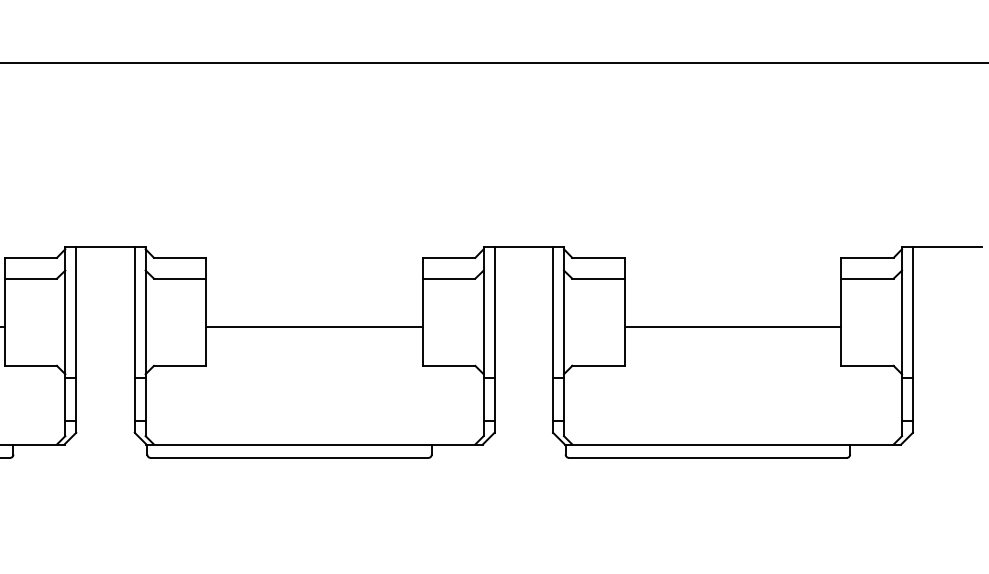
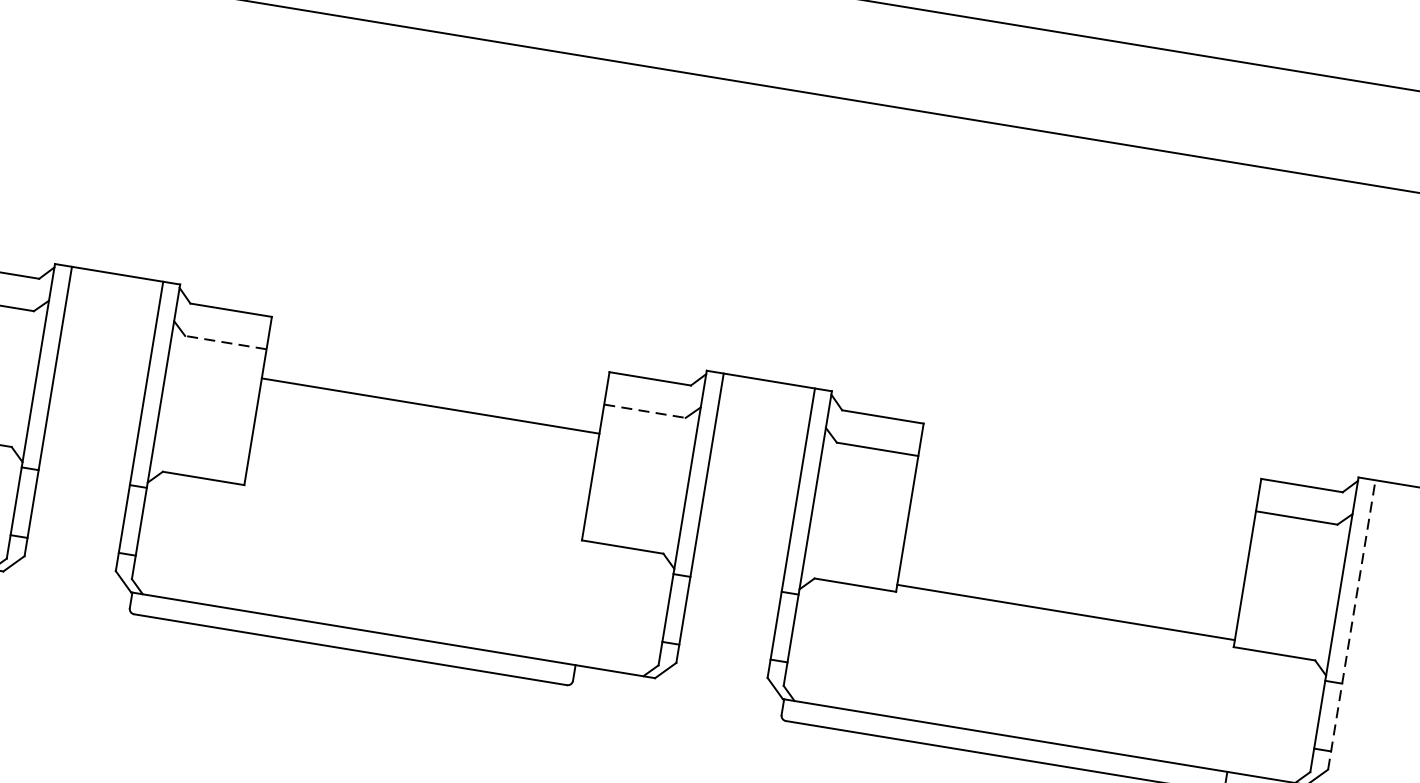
line: (179, 278) -> (224, 342), solid -> dashed
line: (449, 278) -> (645, 411), solid -> dashed
line: (314, 327) -> (430, 406), moved
line: (732, 327) -> (1065, 612), moved
line: (912, 339) -> (1351, 624), solid -> dashed

